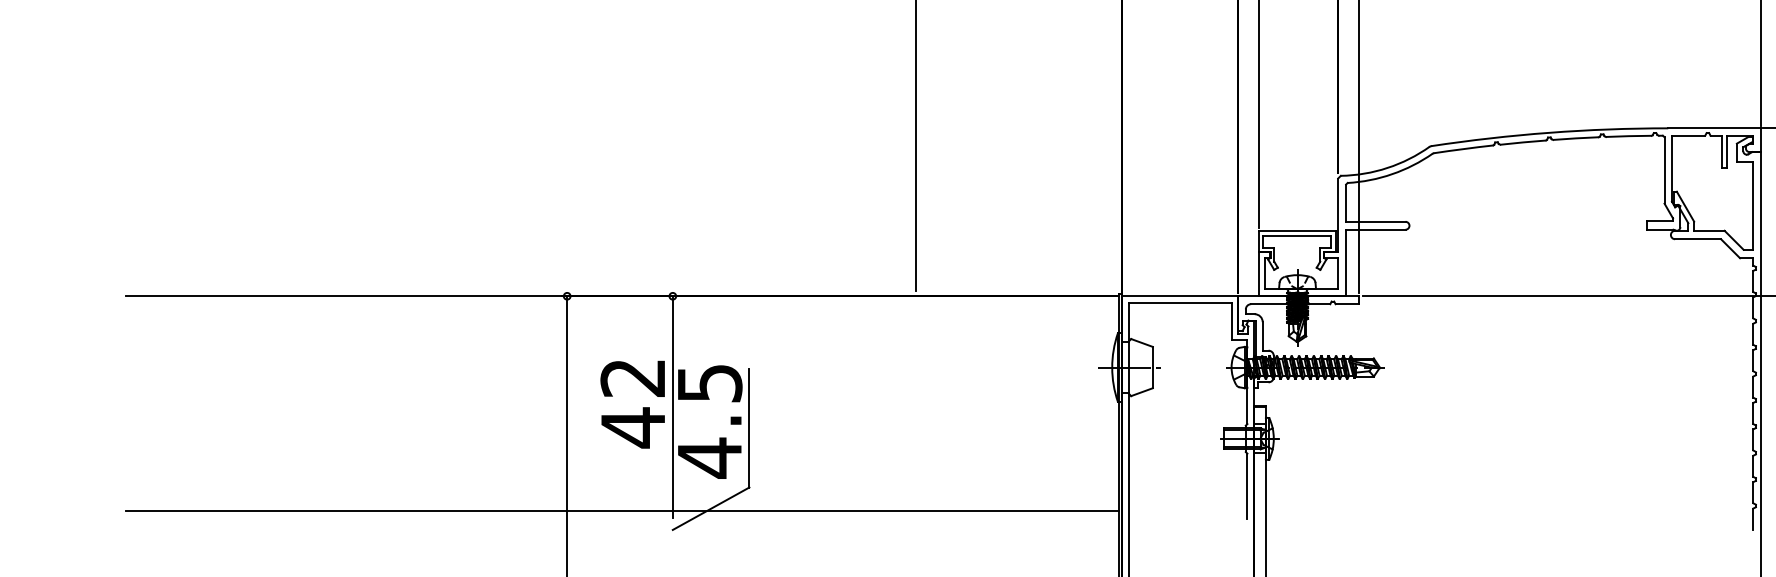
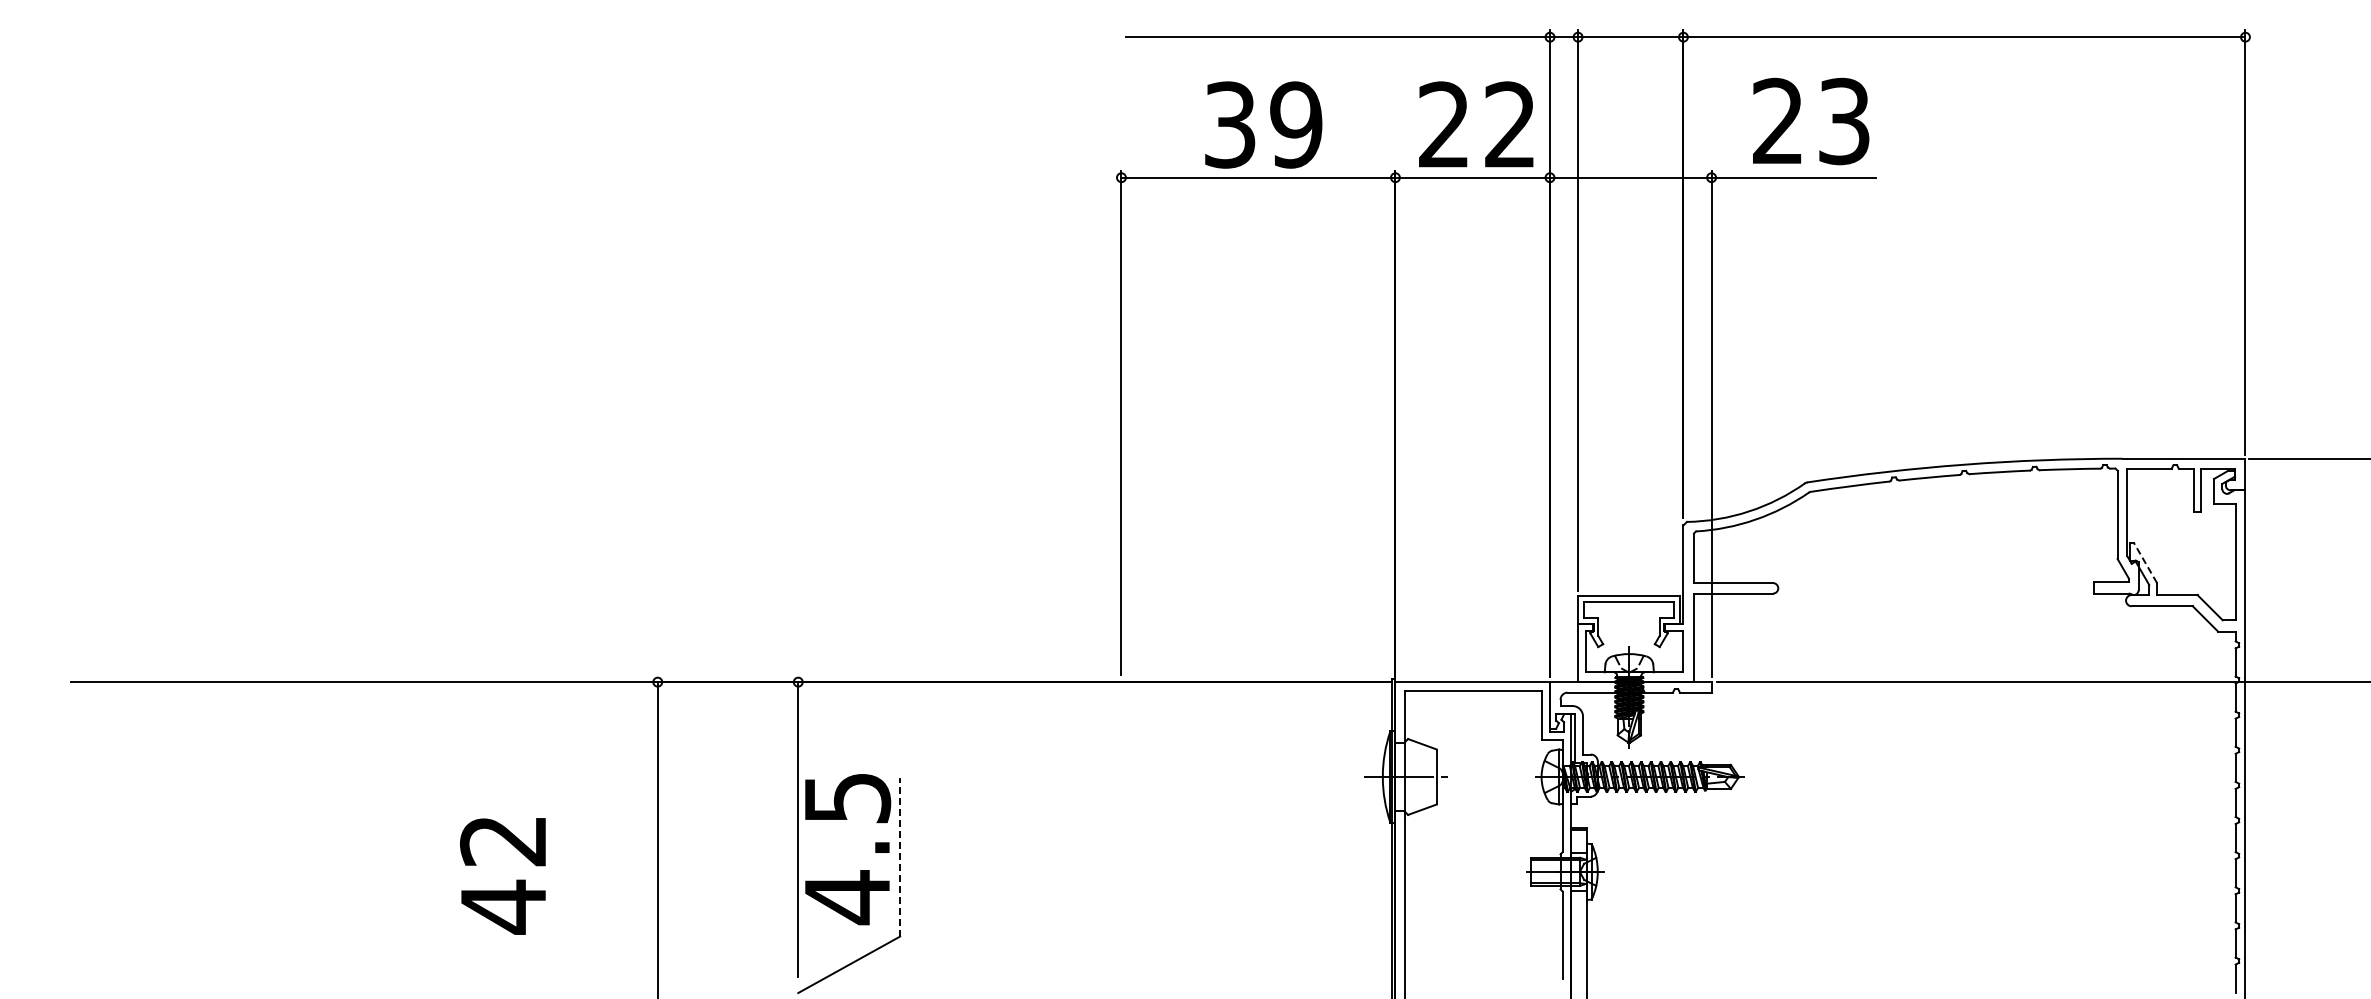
line: (1685, 206) -> (2145, 562), solid -> dashed
text: (632, 404) -> (502, 876), moved
line: (749, 428) -> (900, 857), solid -> dashed
line: (622, 510) -> (731, 967), removed

